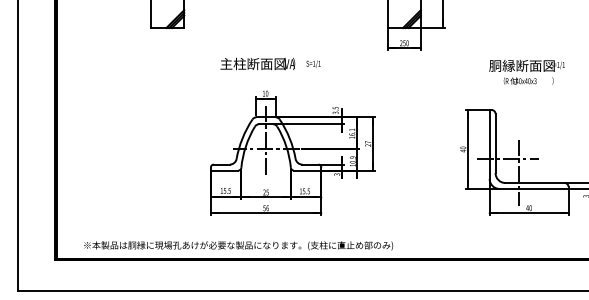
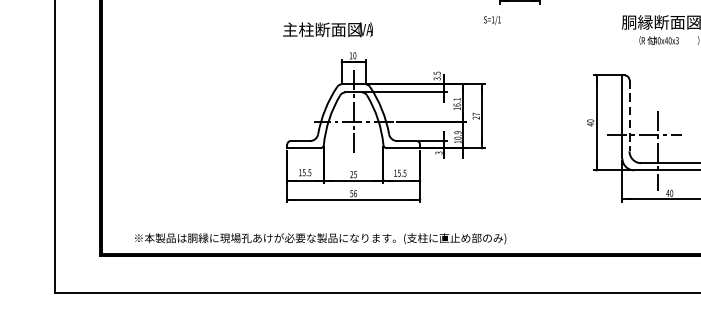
text: (257, 63) -> (327, 29), moved
text: (313, 63) -> (492, 19), moved
line: (495, 143) -> (629, 115), solid -> dashed

